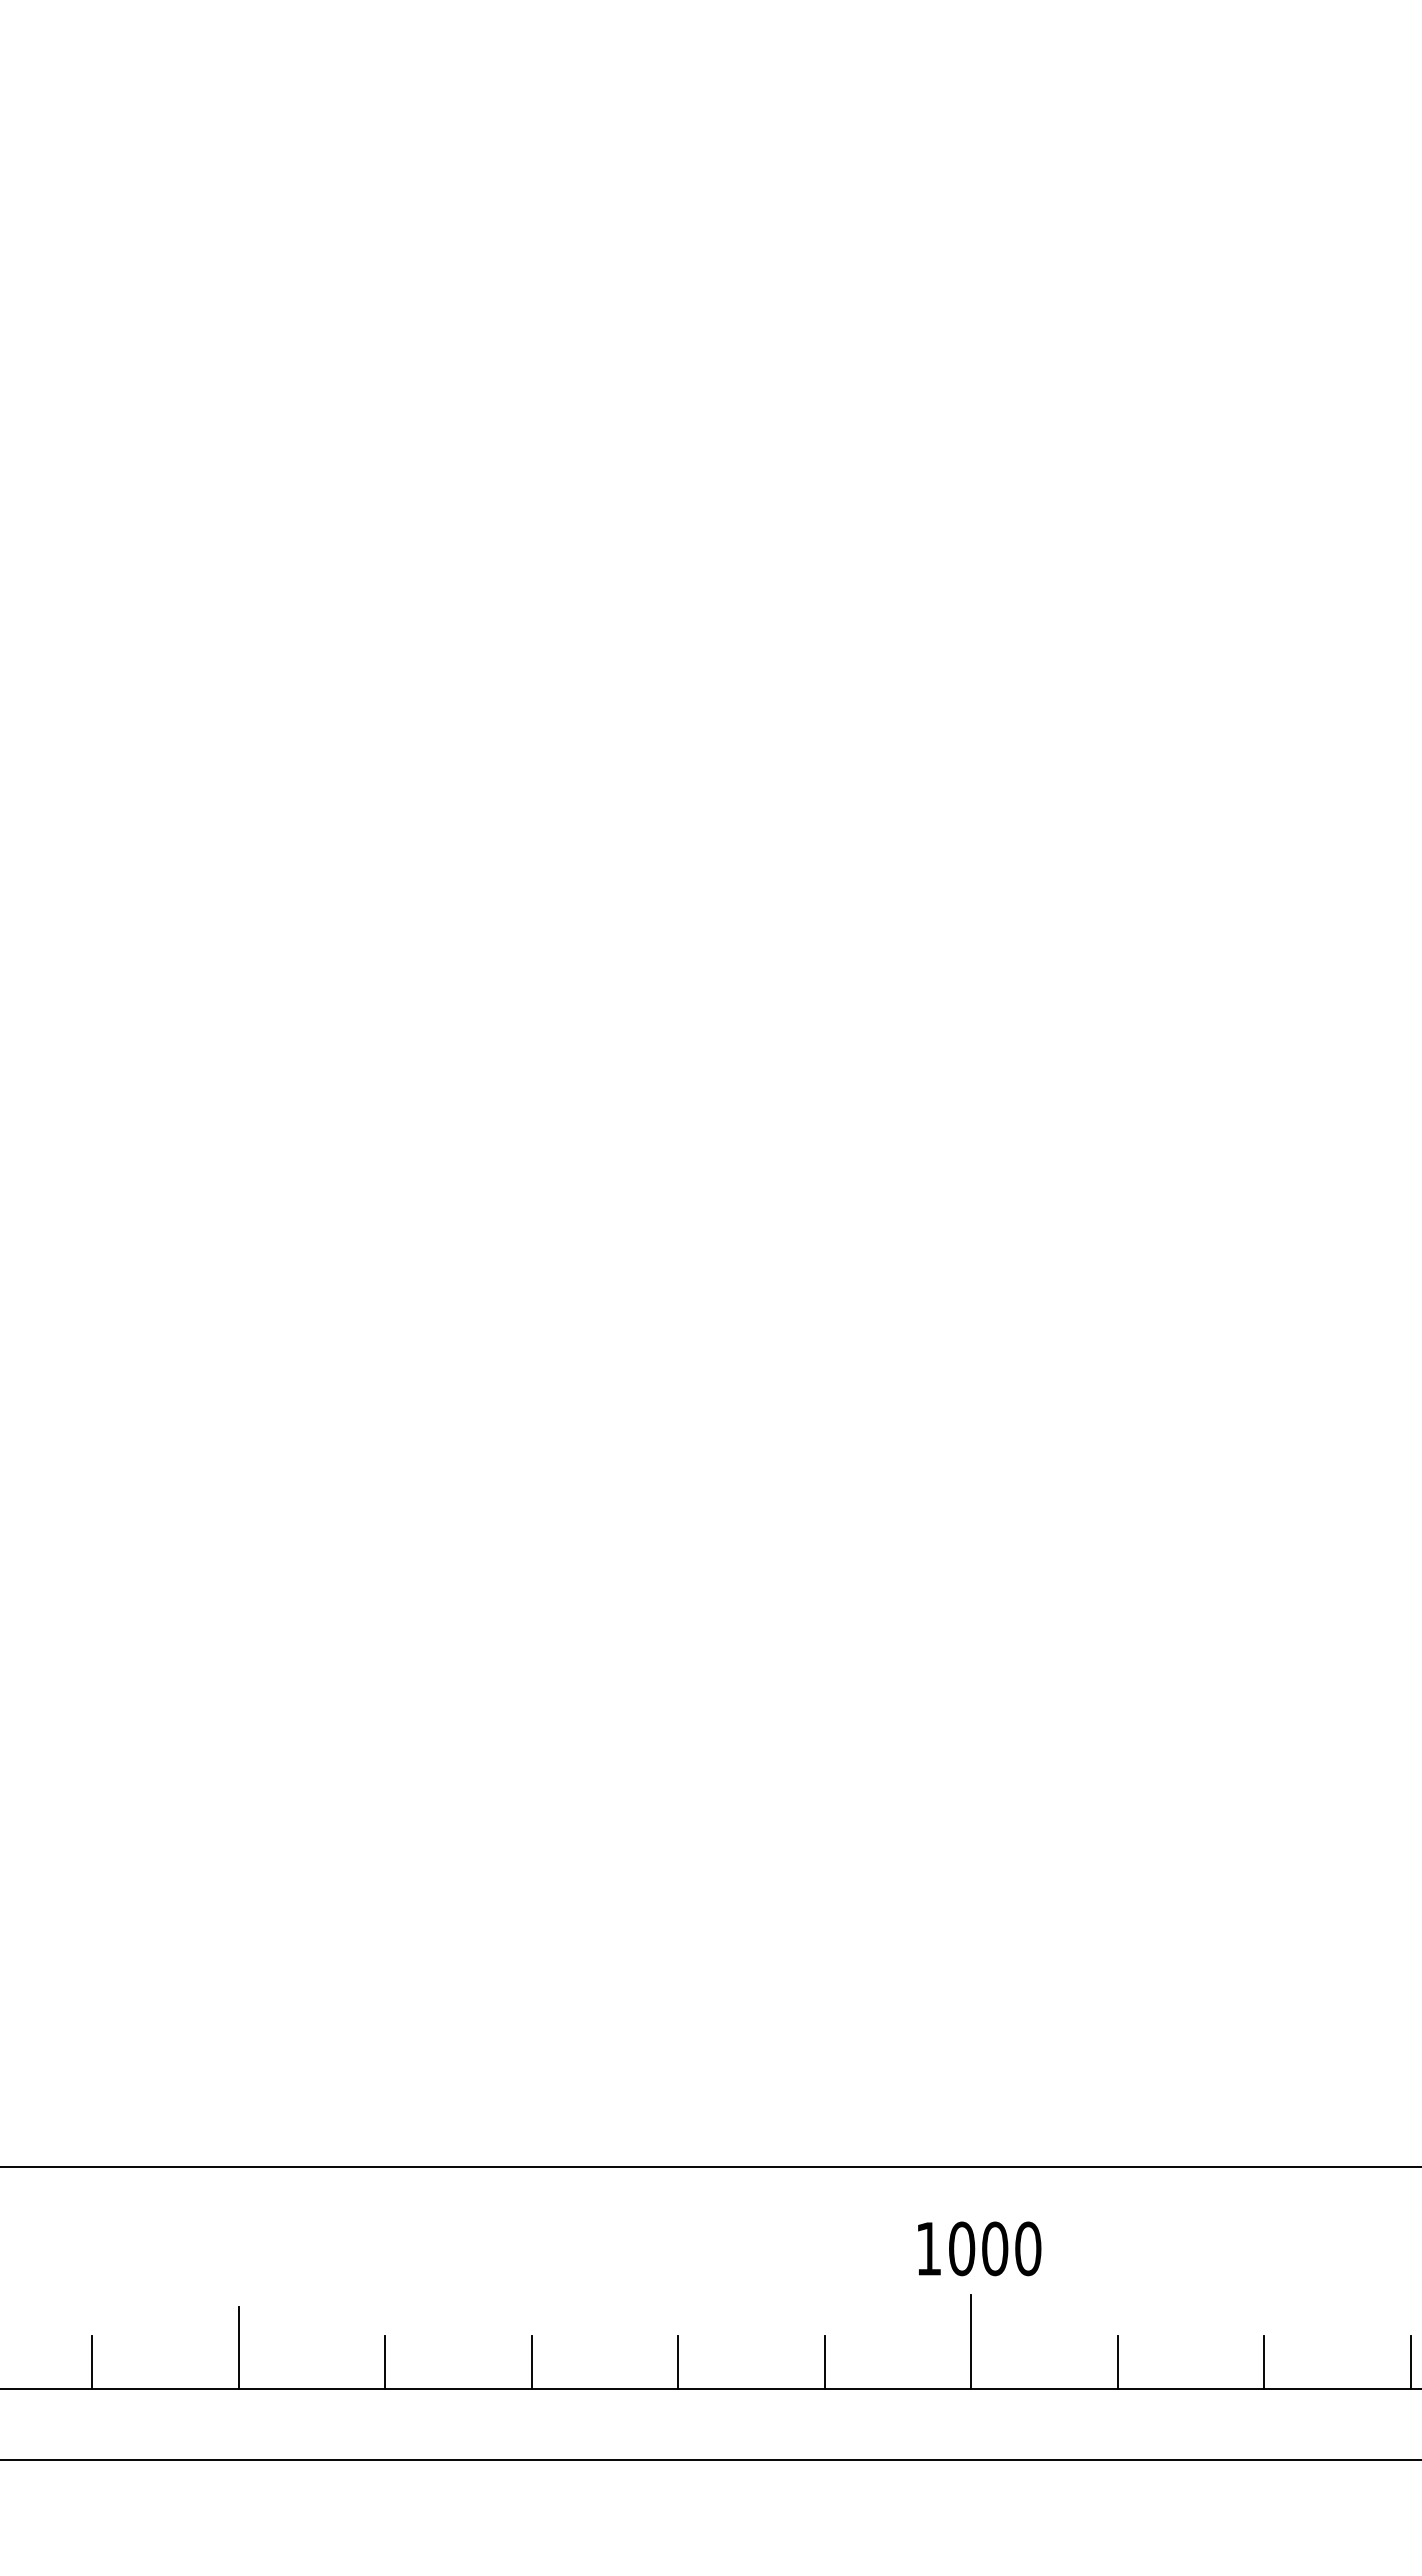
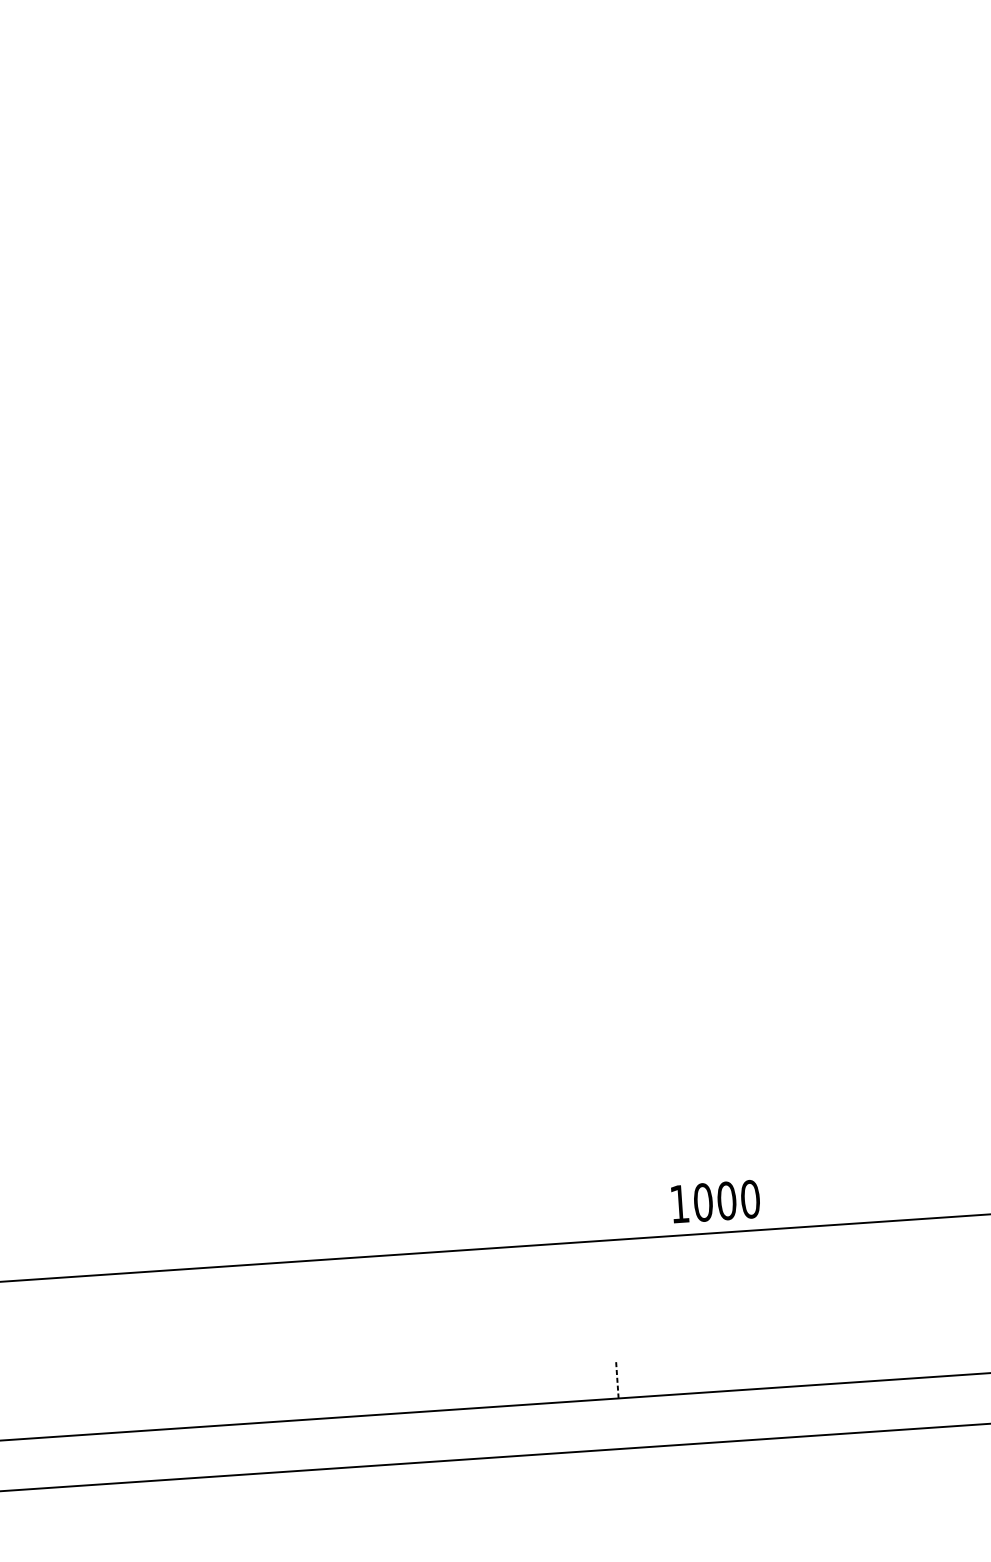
text: (979, 2248) -> (715, 1201), moved
line: (971, 2341) -> (720, 1357), removed
line: (238, 2347) -> (199, 1397), removed
line: (92, 2361) -> (96, 1414), removed
line: (385, 2361) -> (304, 1400), removed
line: (531, 2361) -> (408, 1393), removed
line: (678, 2361) -> (513, 1386), removed
line: (1117, 2361) -> (825, 1364), removed
line: (1264, 2361) -> (930, 1357), removed
line: (824, 2362) -> (617, 1379), solid -> dashed

